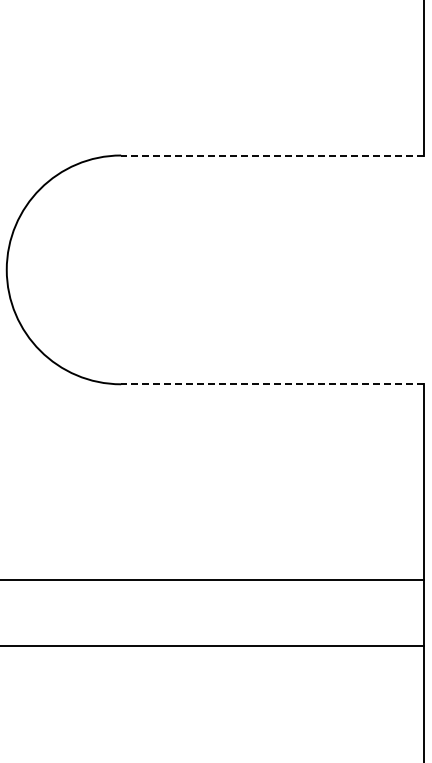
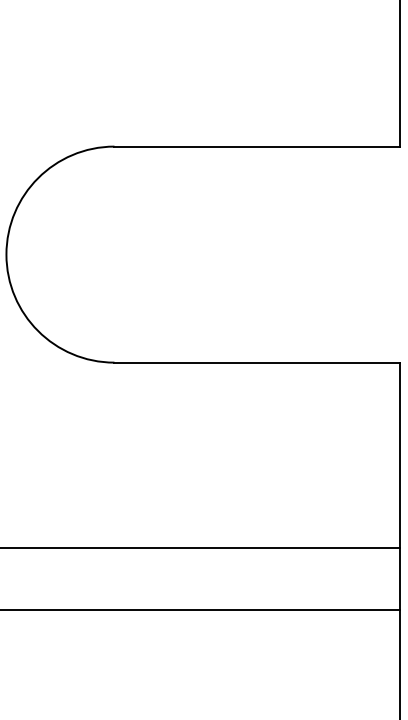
line: (271, 155) -> (256, 146), dashed -> solid
line: (271, 384) -> (256, 362), dashed -> solid

